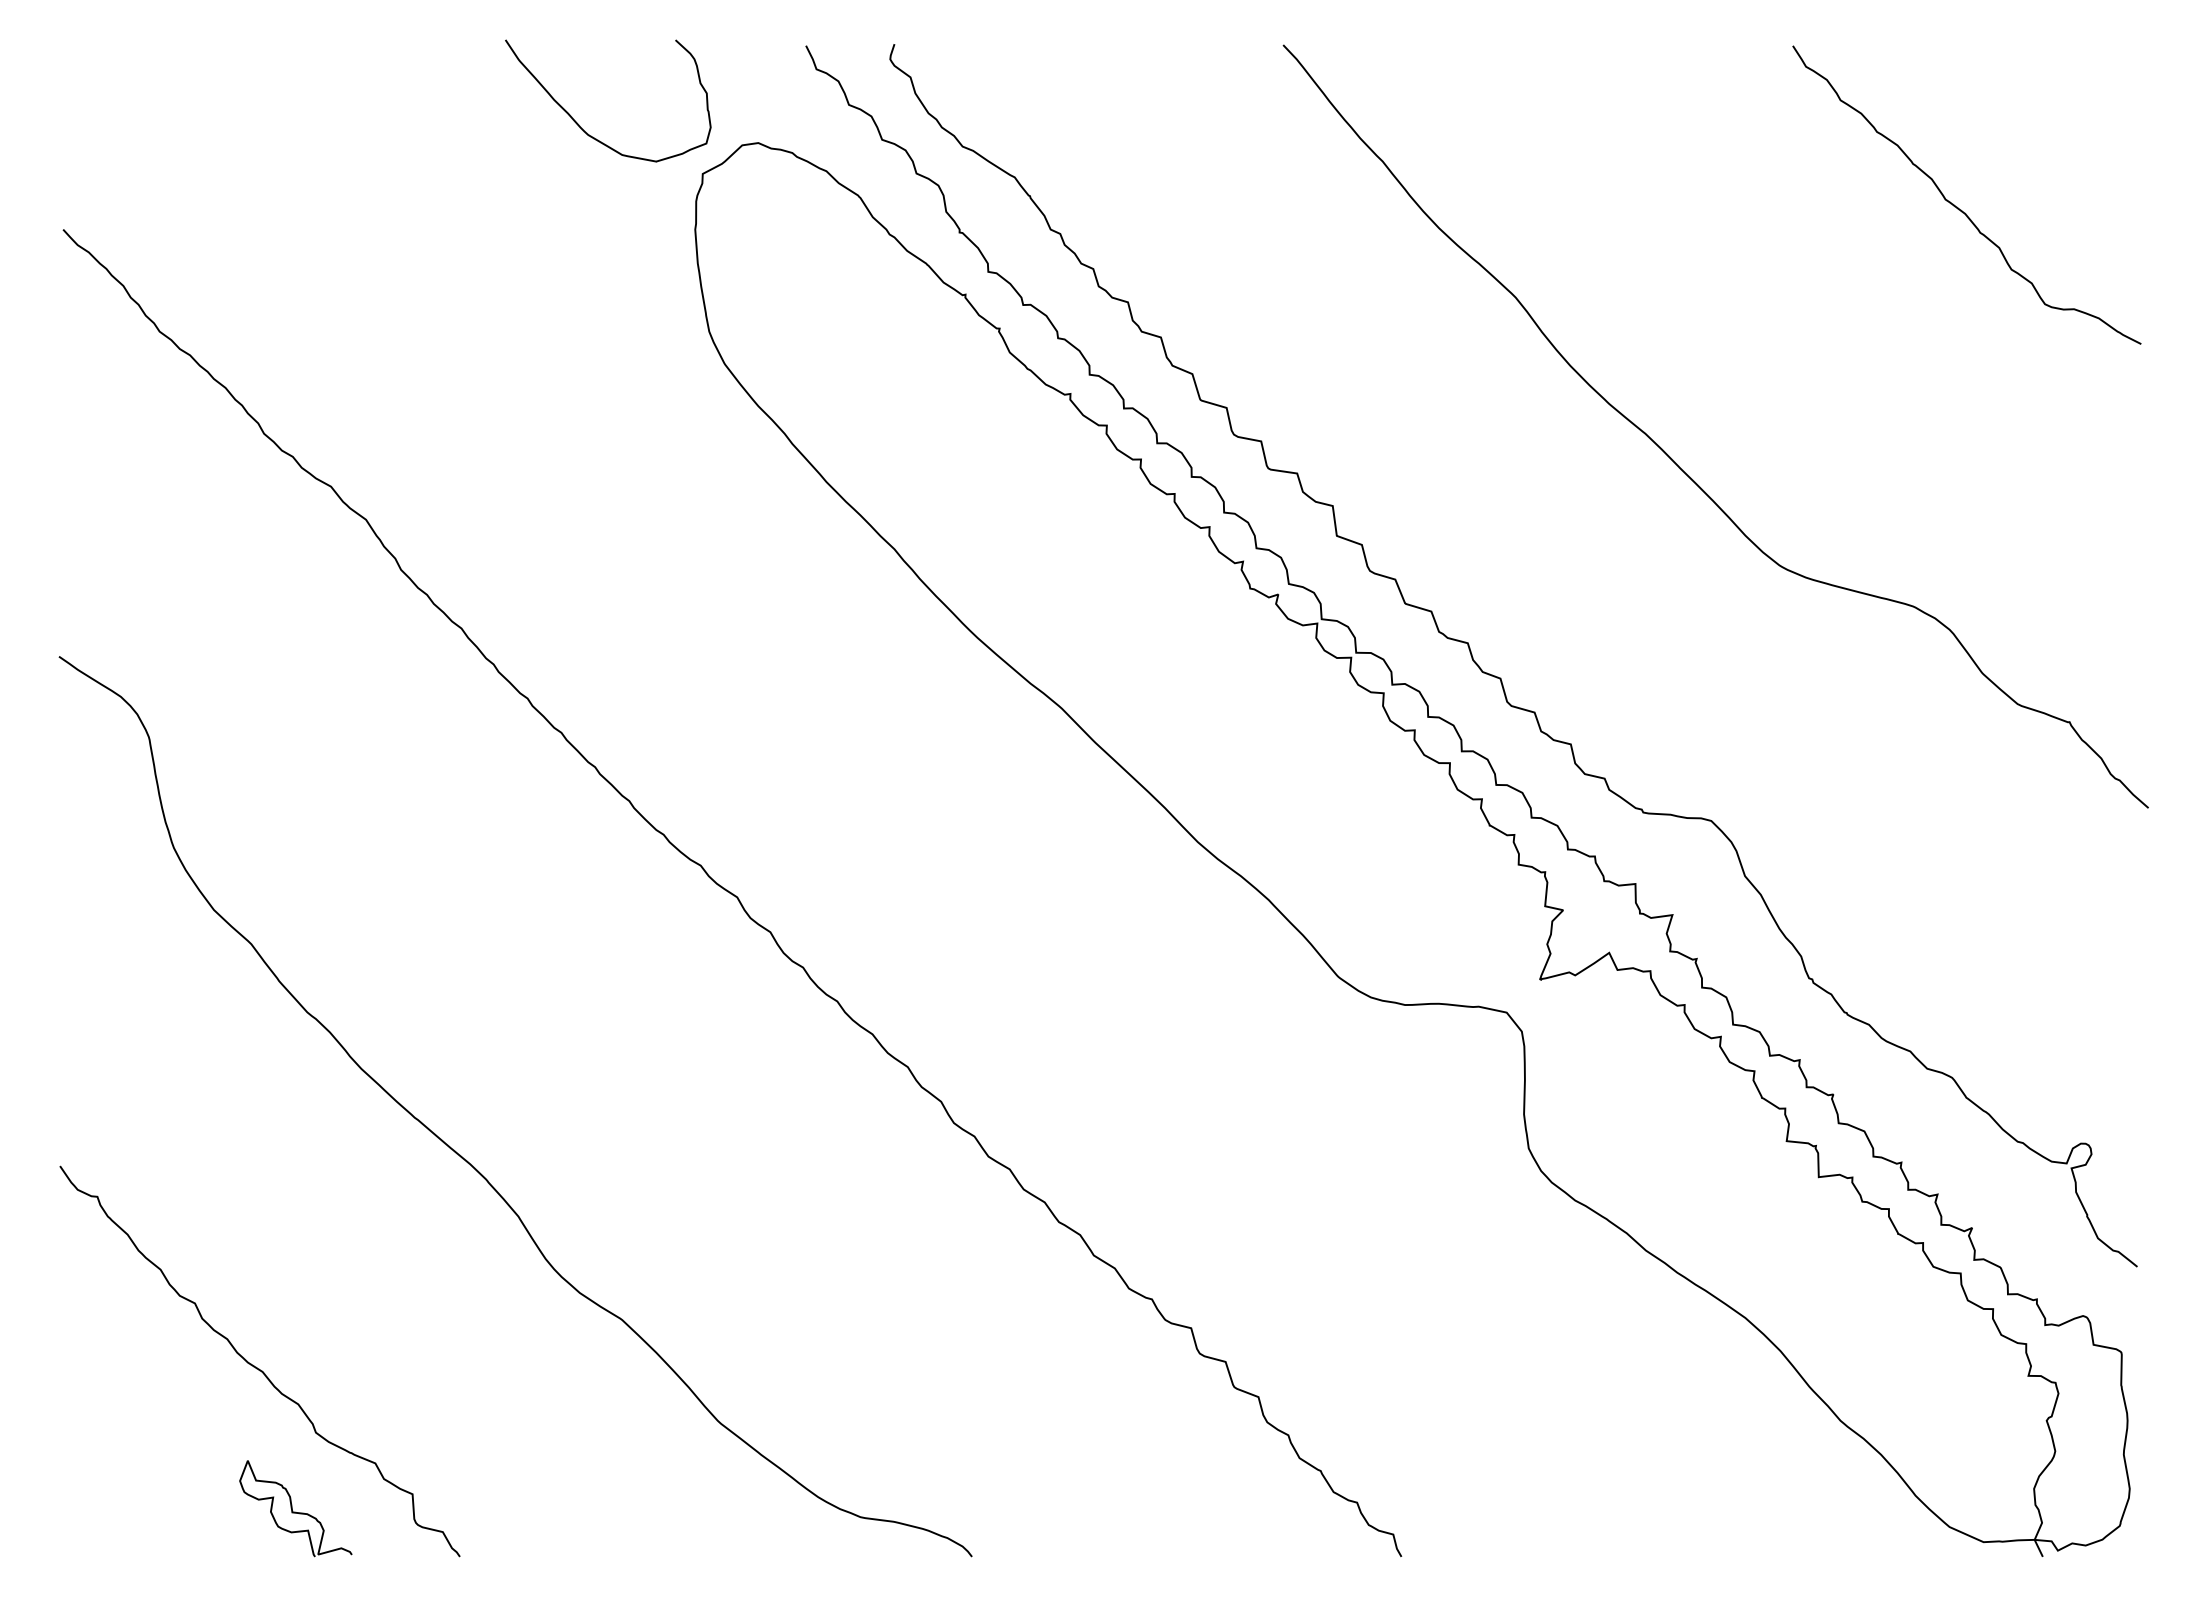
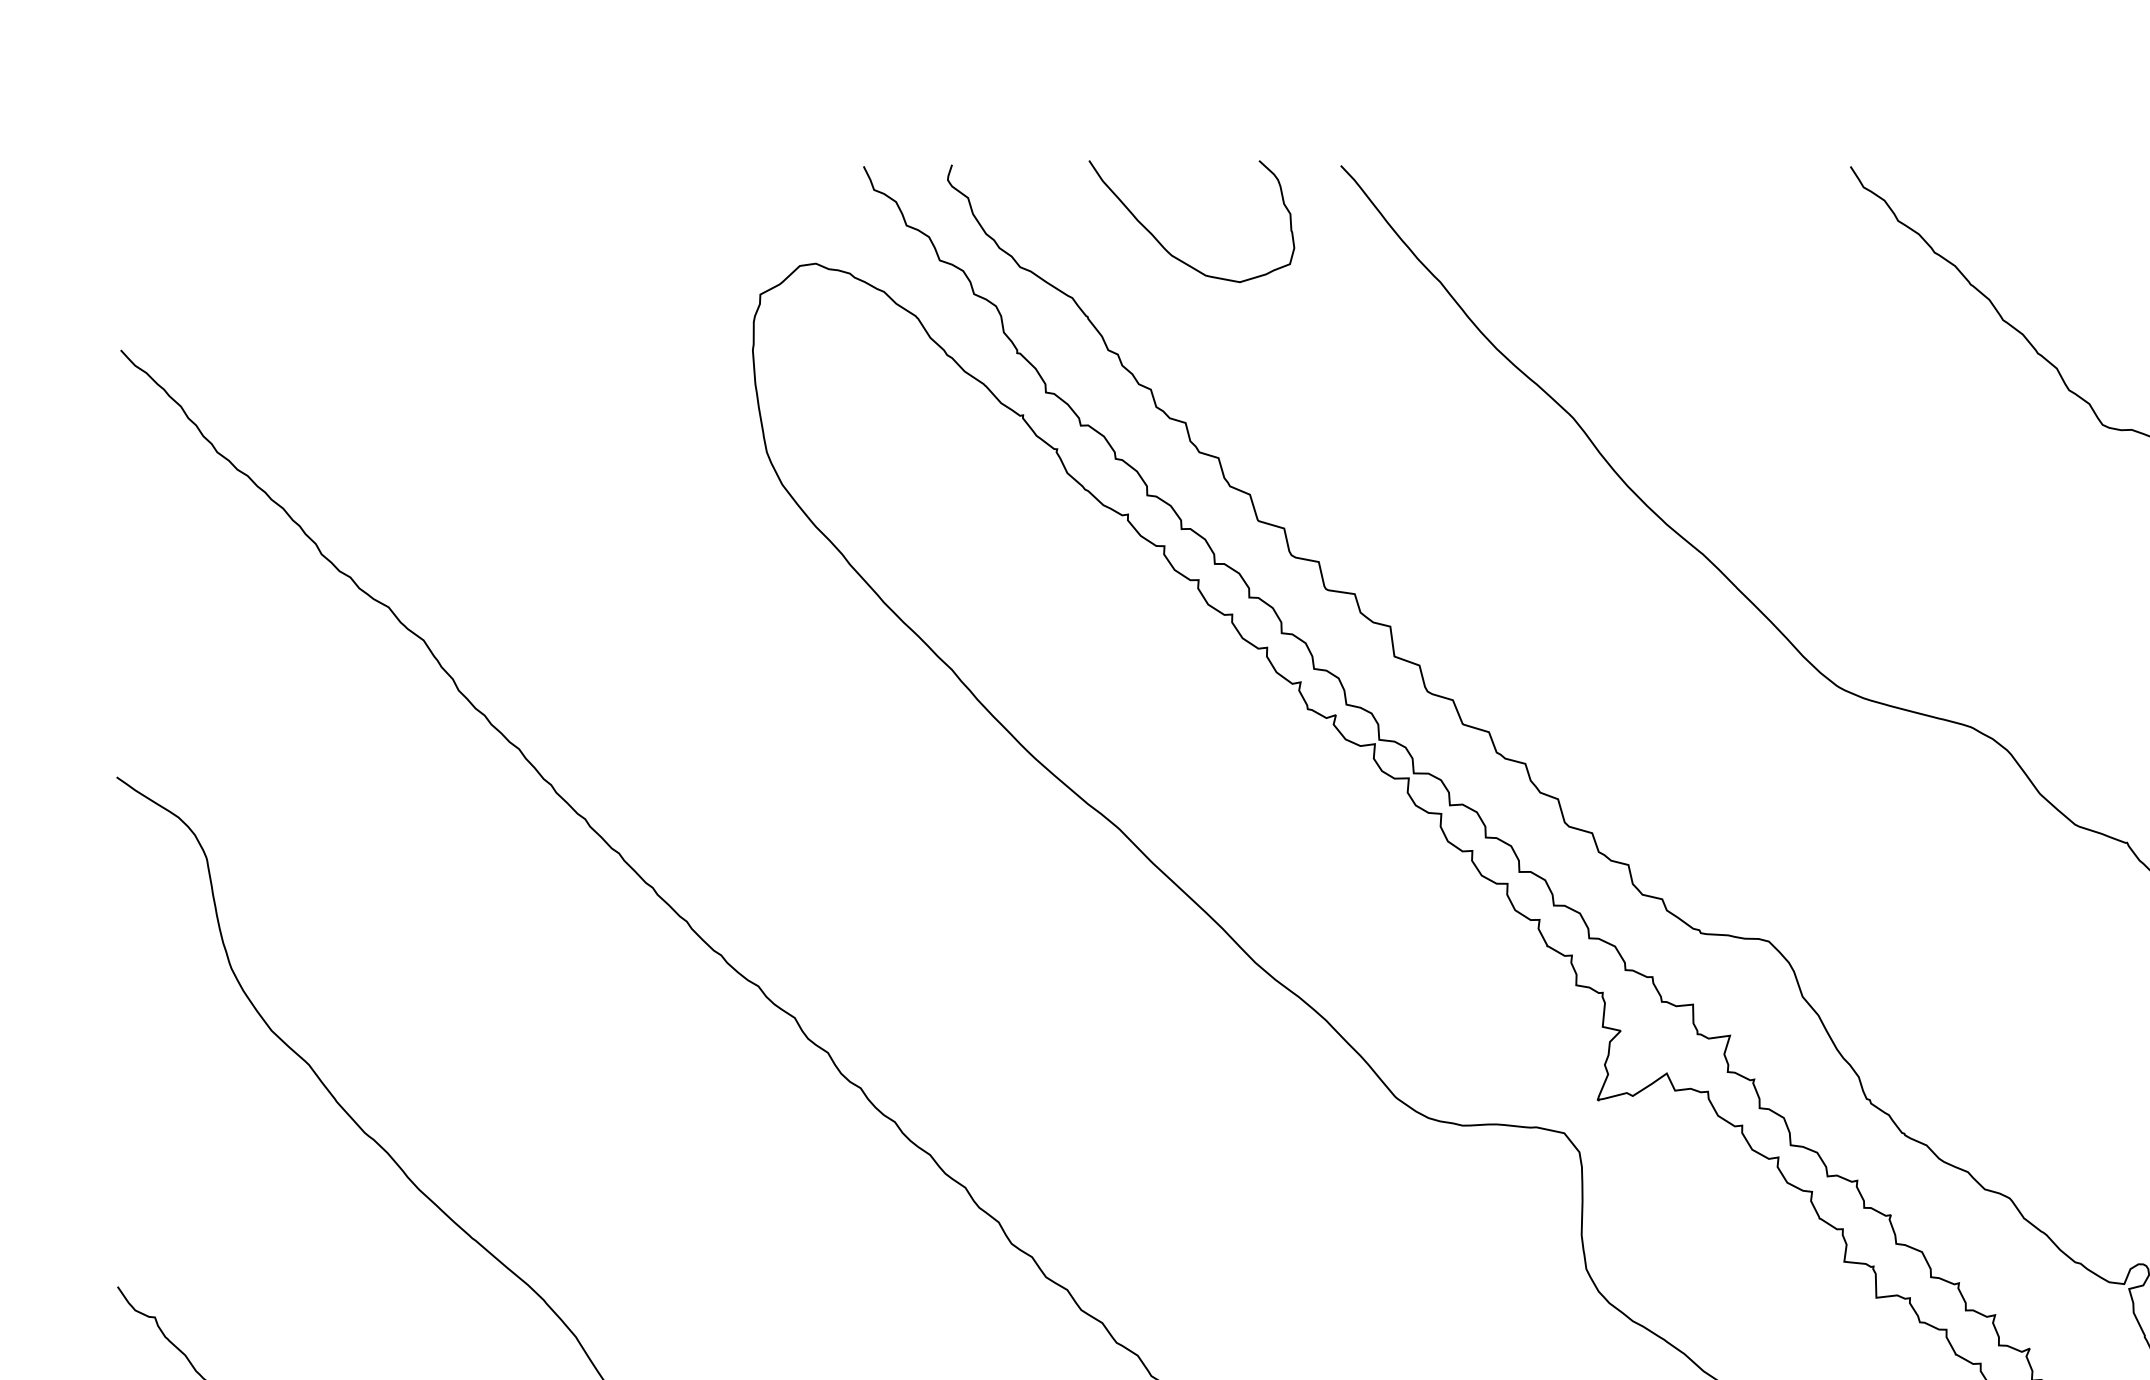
curve: (579, 124) -> (1163, 245), moved

